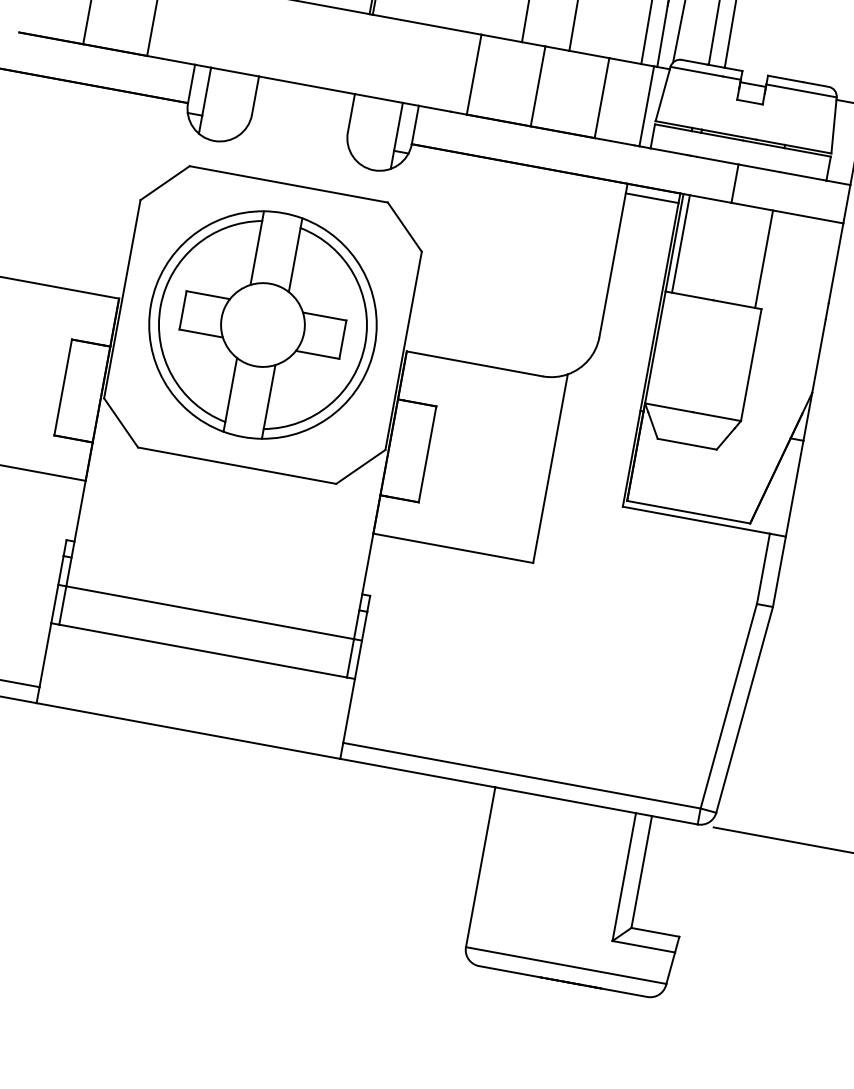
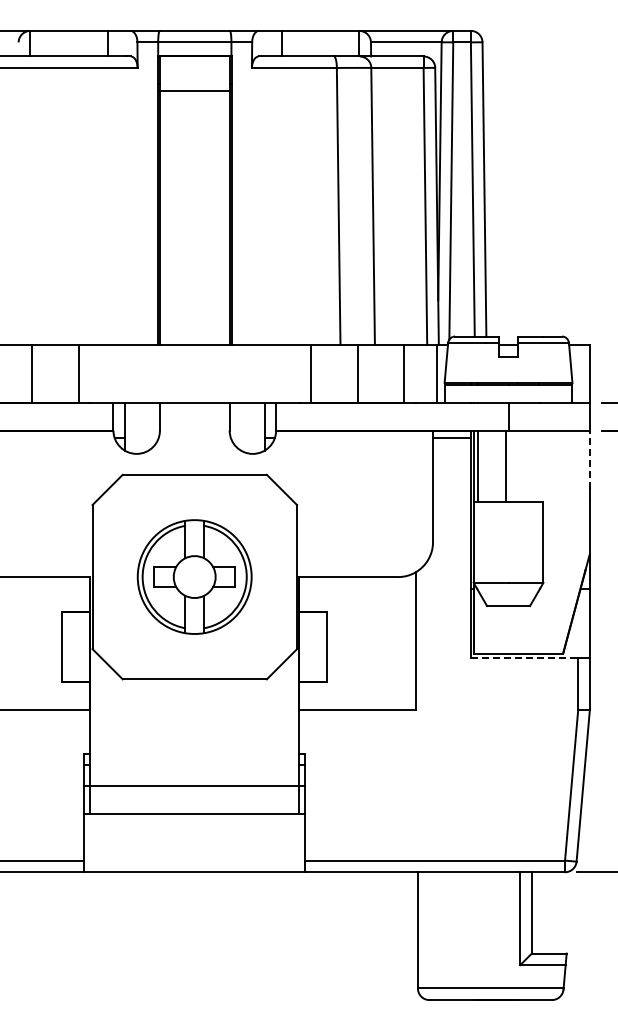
line: (763, 258) -> (505, 465), moved
line: (835, 262) -> (589, 459), solid -> dashed
part: (262, 324) -> (194, 576), size x0.7
line: (697, 520) -> (525, 658), solid -> dashed

